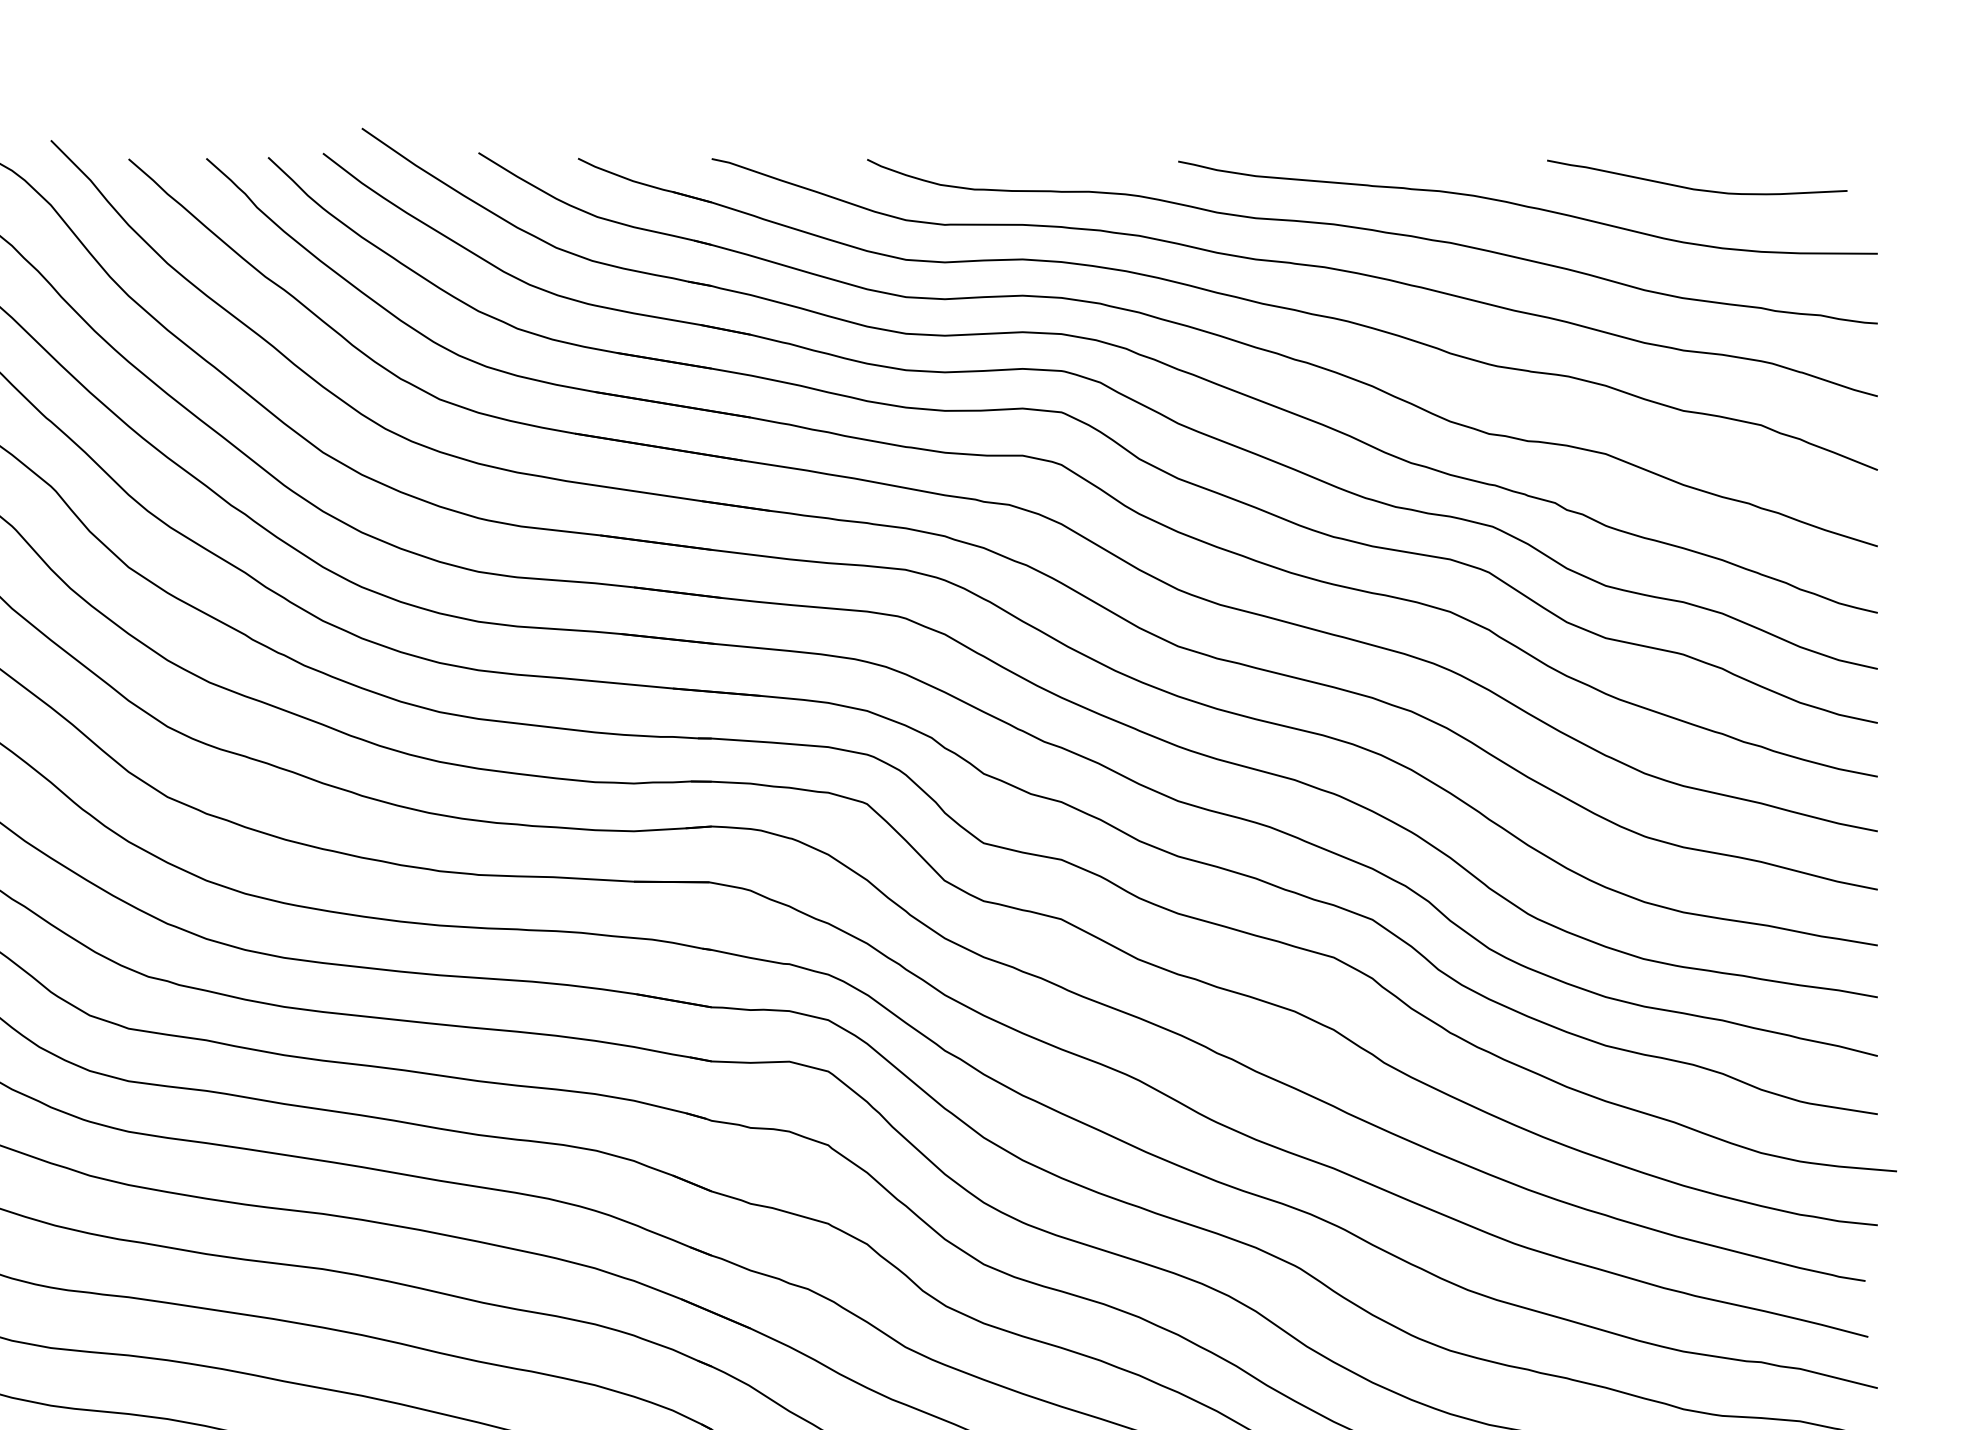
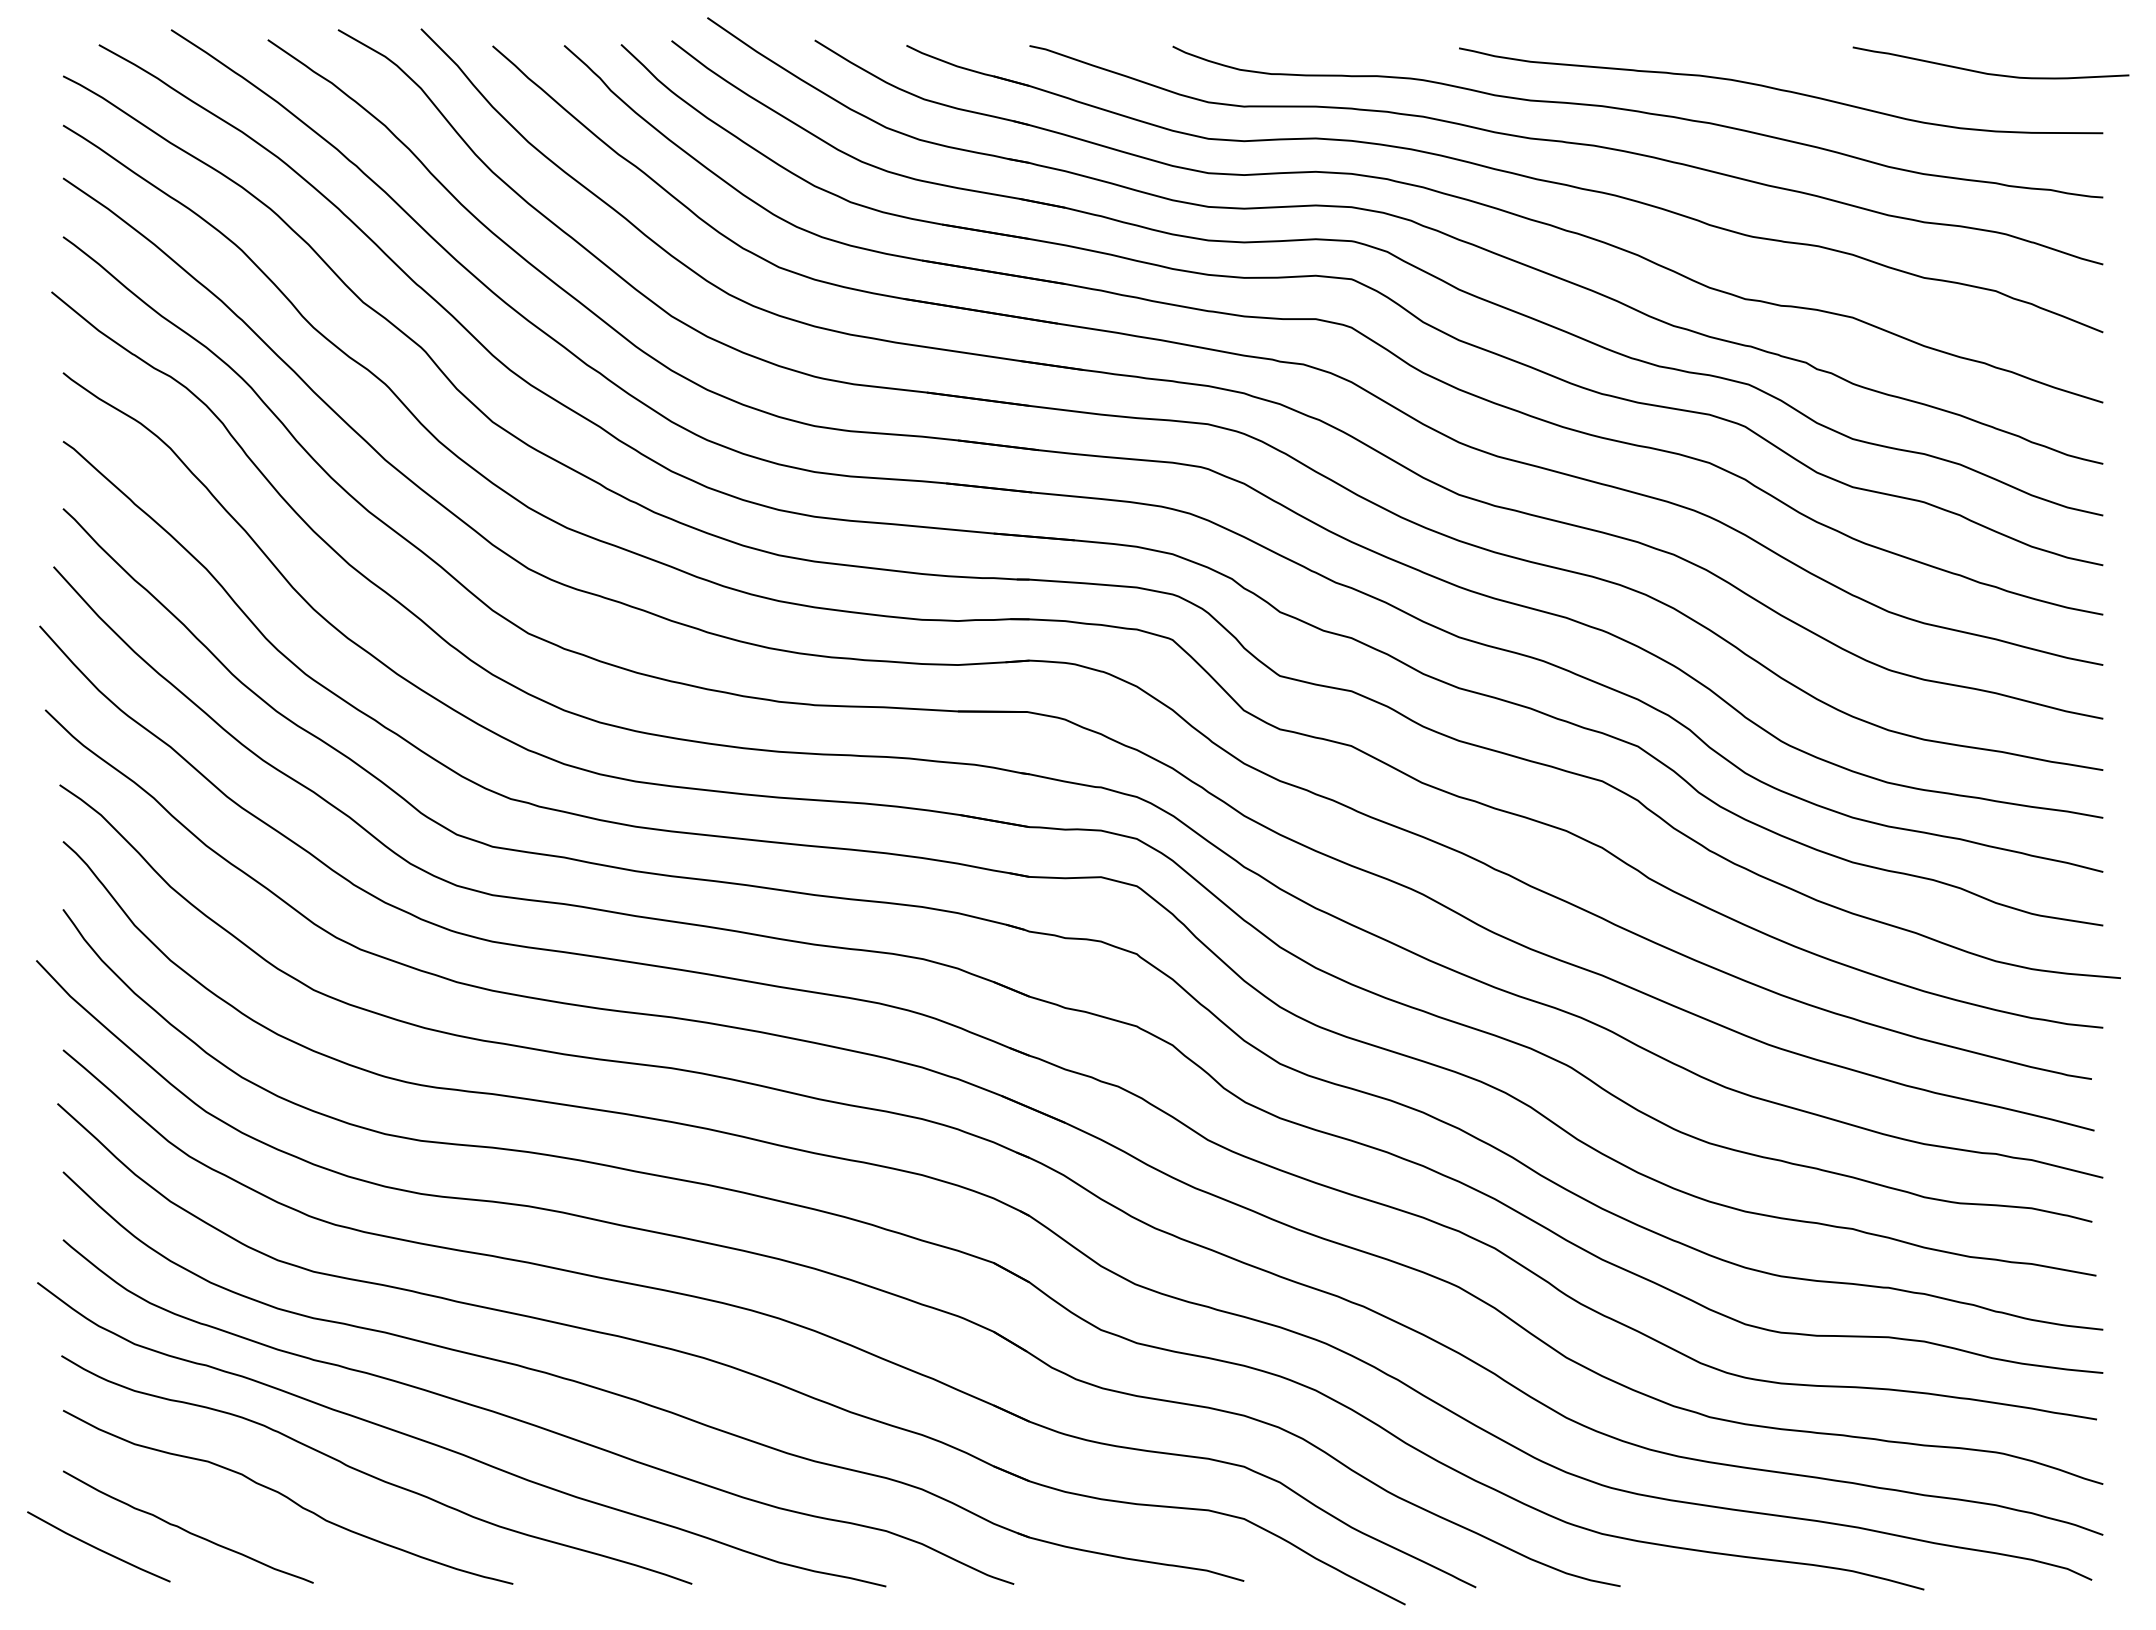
curve: (1692, 187) -> (1986, 72), moved

